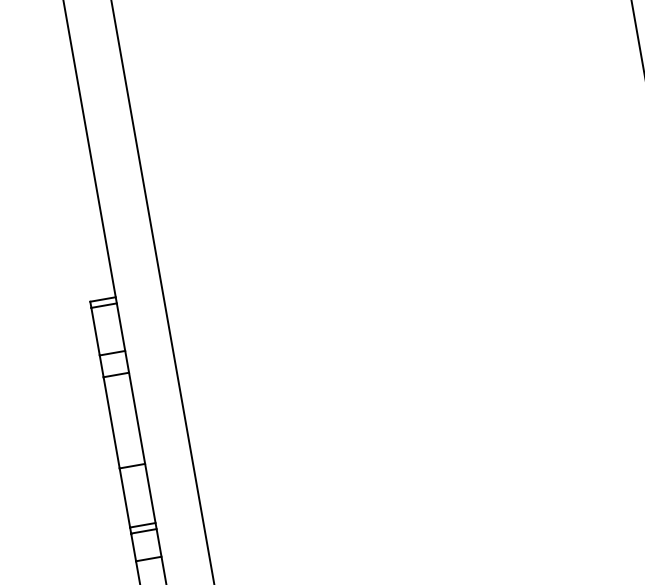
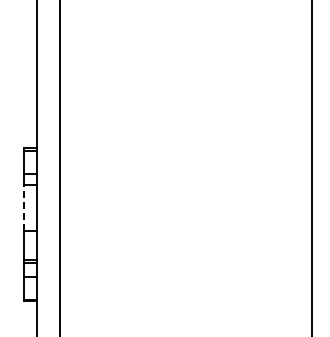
line: (111, 421) -> (24, 207), solid -> dashed

